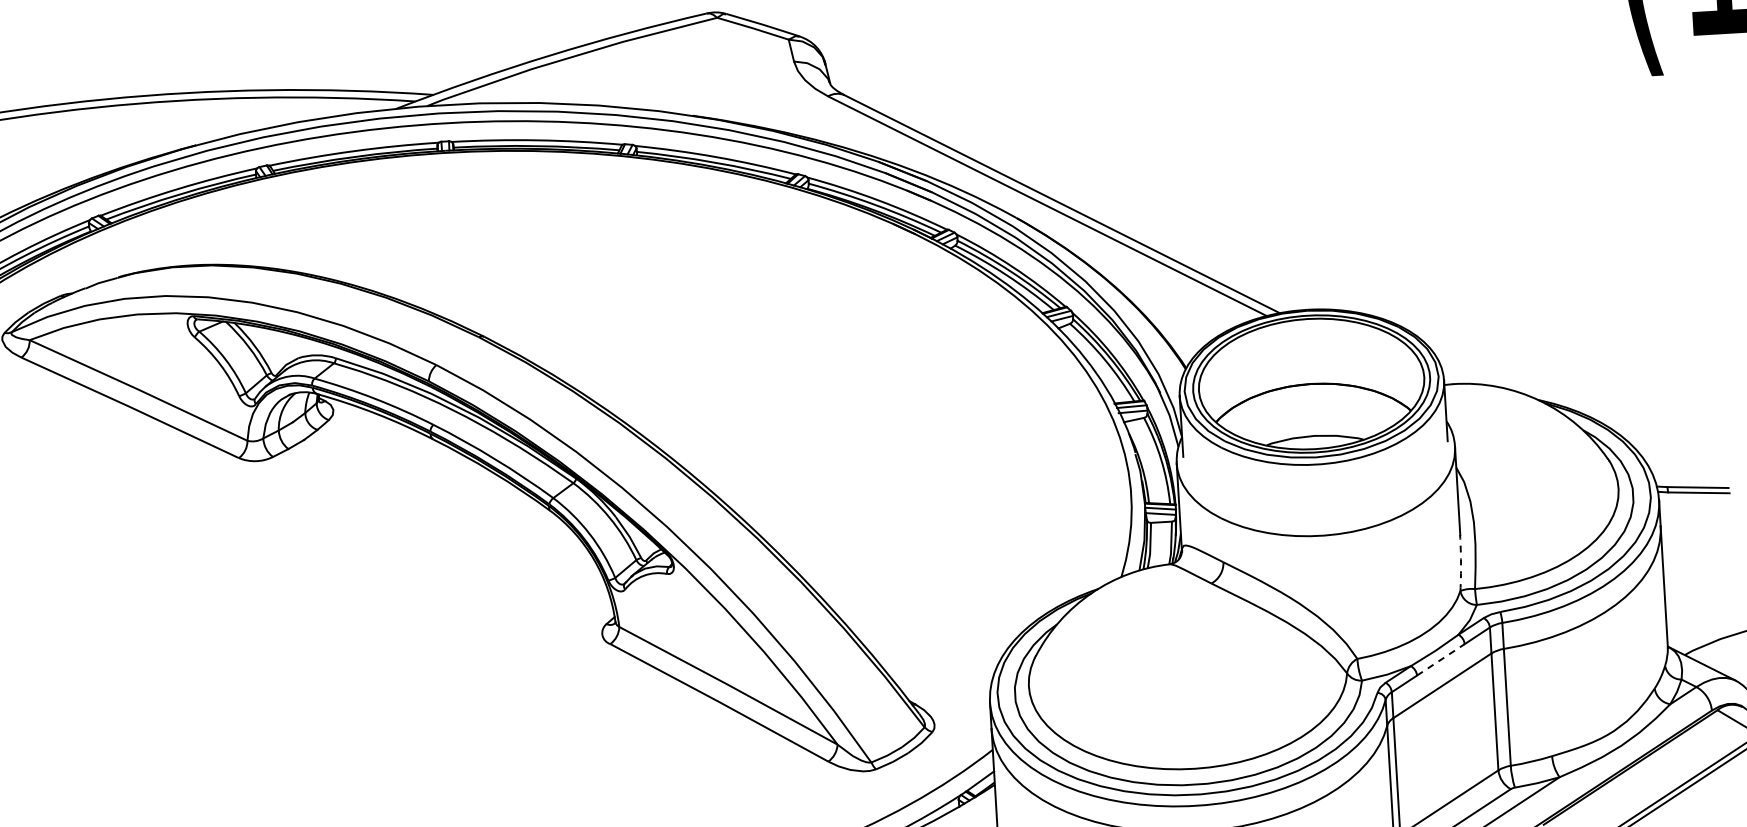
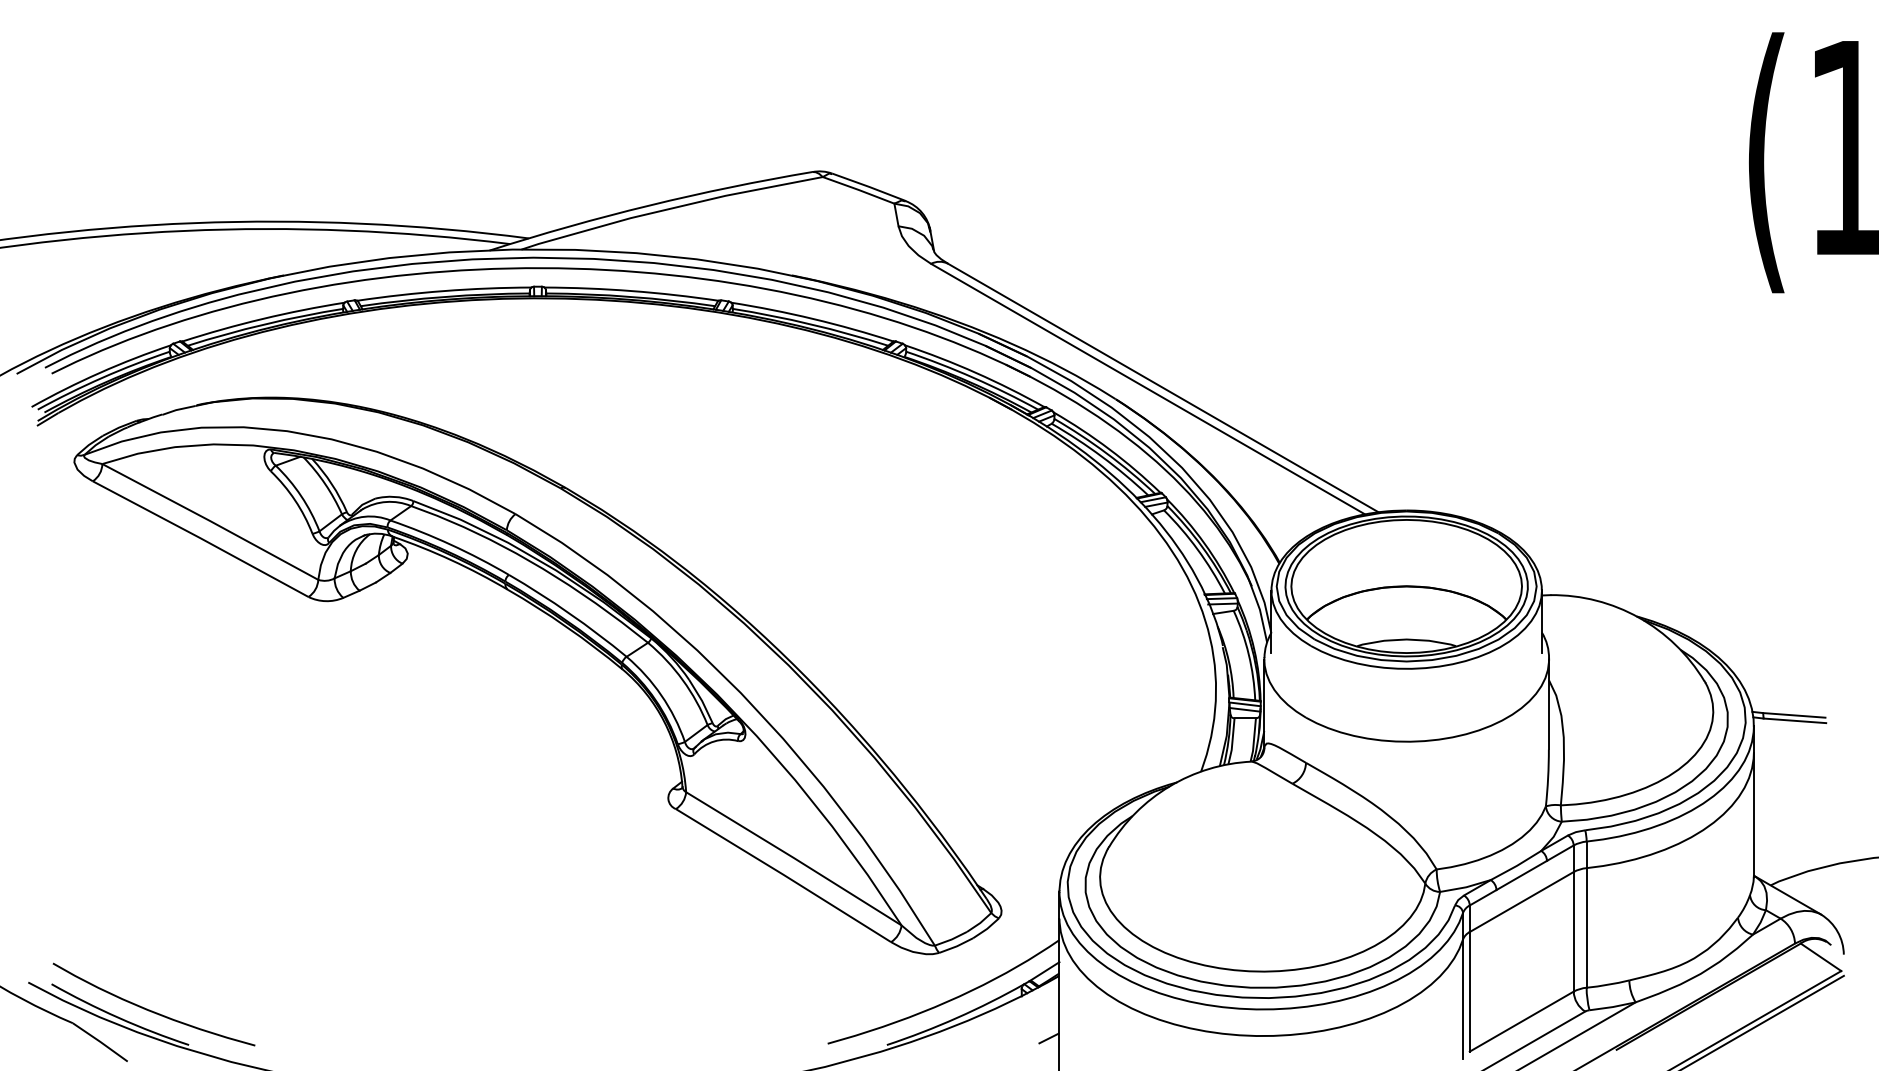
arc: (1461, 562) -> (1548, 777), dashed -> solid
line: (1441, 659) -> (1522, 875), dashed -> solid

